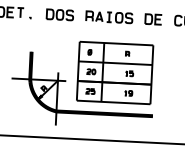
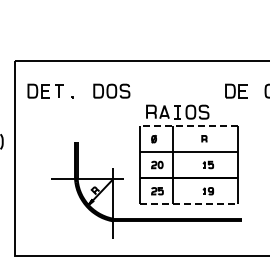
part: (109, 16) -> (177, 111), moved
line: (116, 43) -> (188, 125), solid -> dashed
line: (114, 102) -> (189, 204), solid -> dashed

